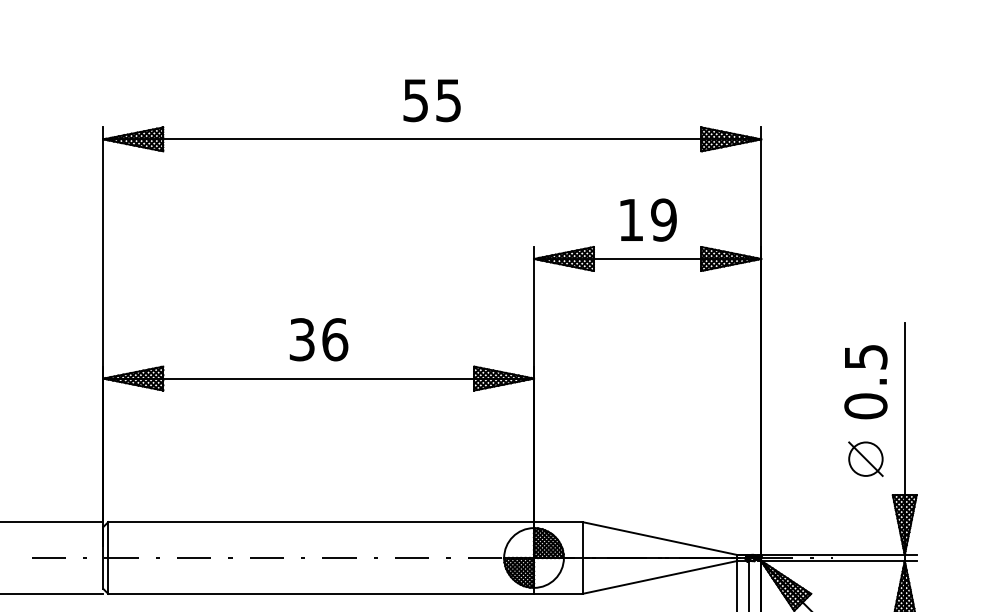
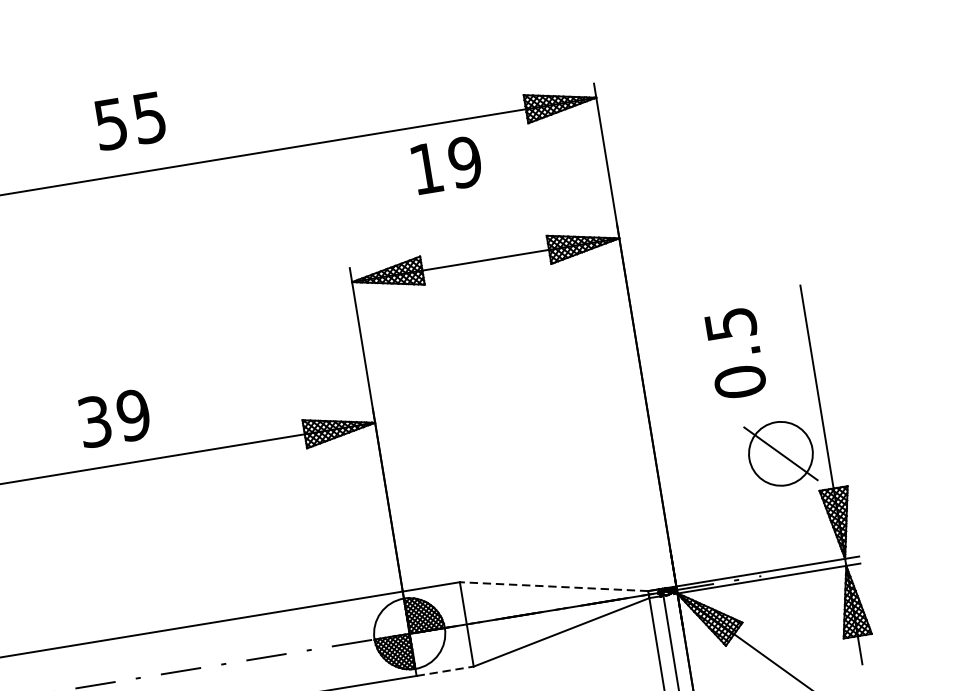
text: (431, 100) -> (129, 121), moved
text: (648, 219) -> (446, 164), moved
text: (335, 339) -> (134, 415), 36 -> 39
text: (865, 382) -> (735, 354), moved
part: (865, 458) -> (780, 452), size x1.6
line: (659, 538) -> (553, 586), solid -> dashed
line: (558, 593) -> (445, 670), solid -> dashed

